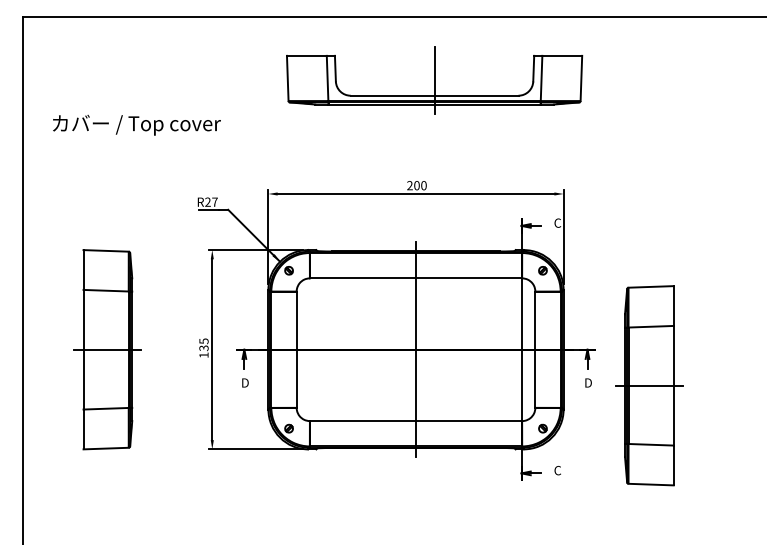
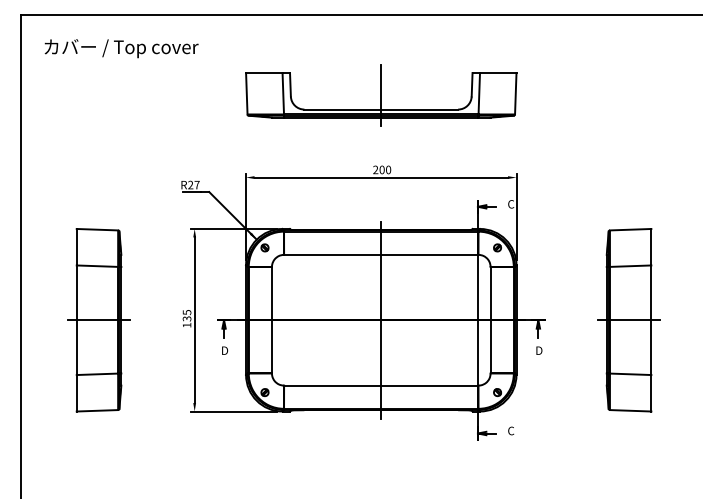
part: (434, 80) -> (381, 95), moved
text: (136, 125) -> (121, 48), moved
part: (648, 386) -> (628, 320), moved

